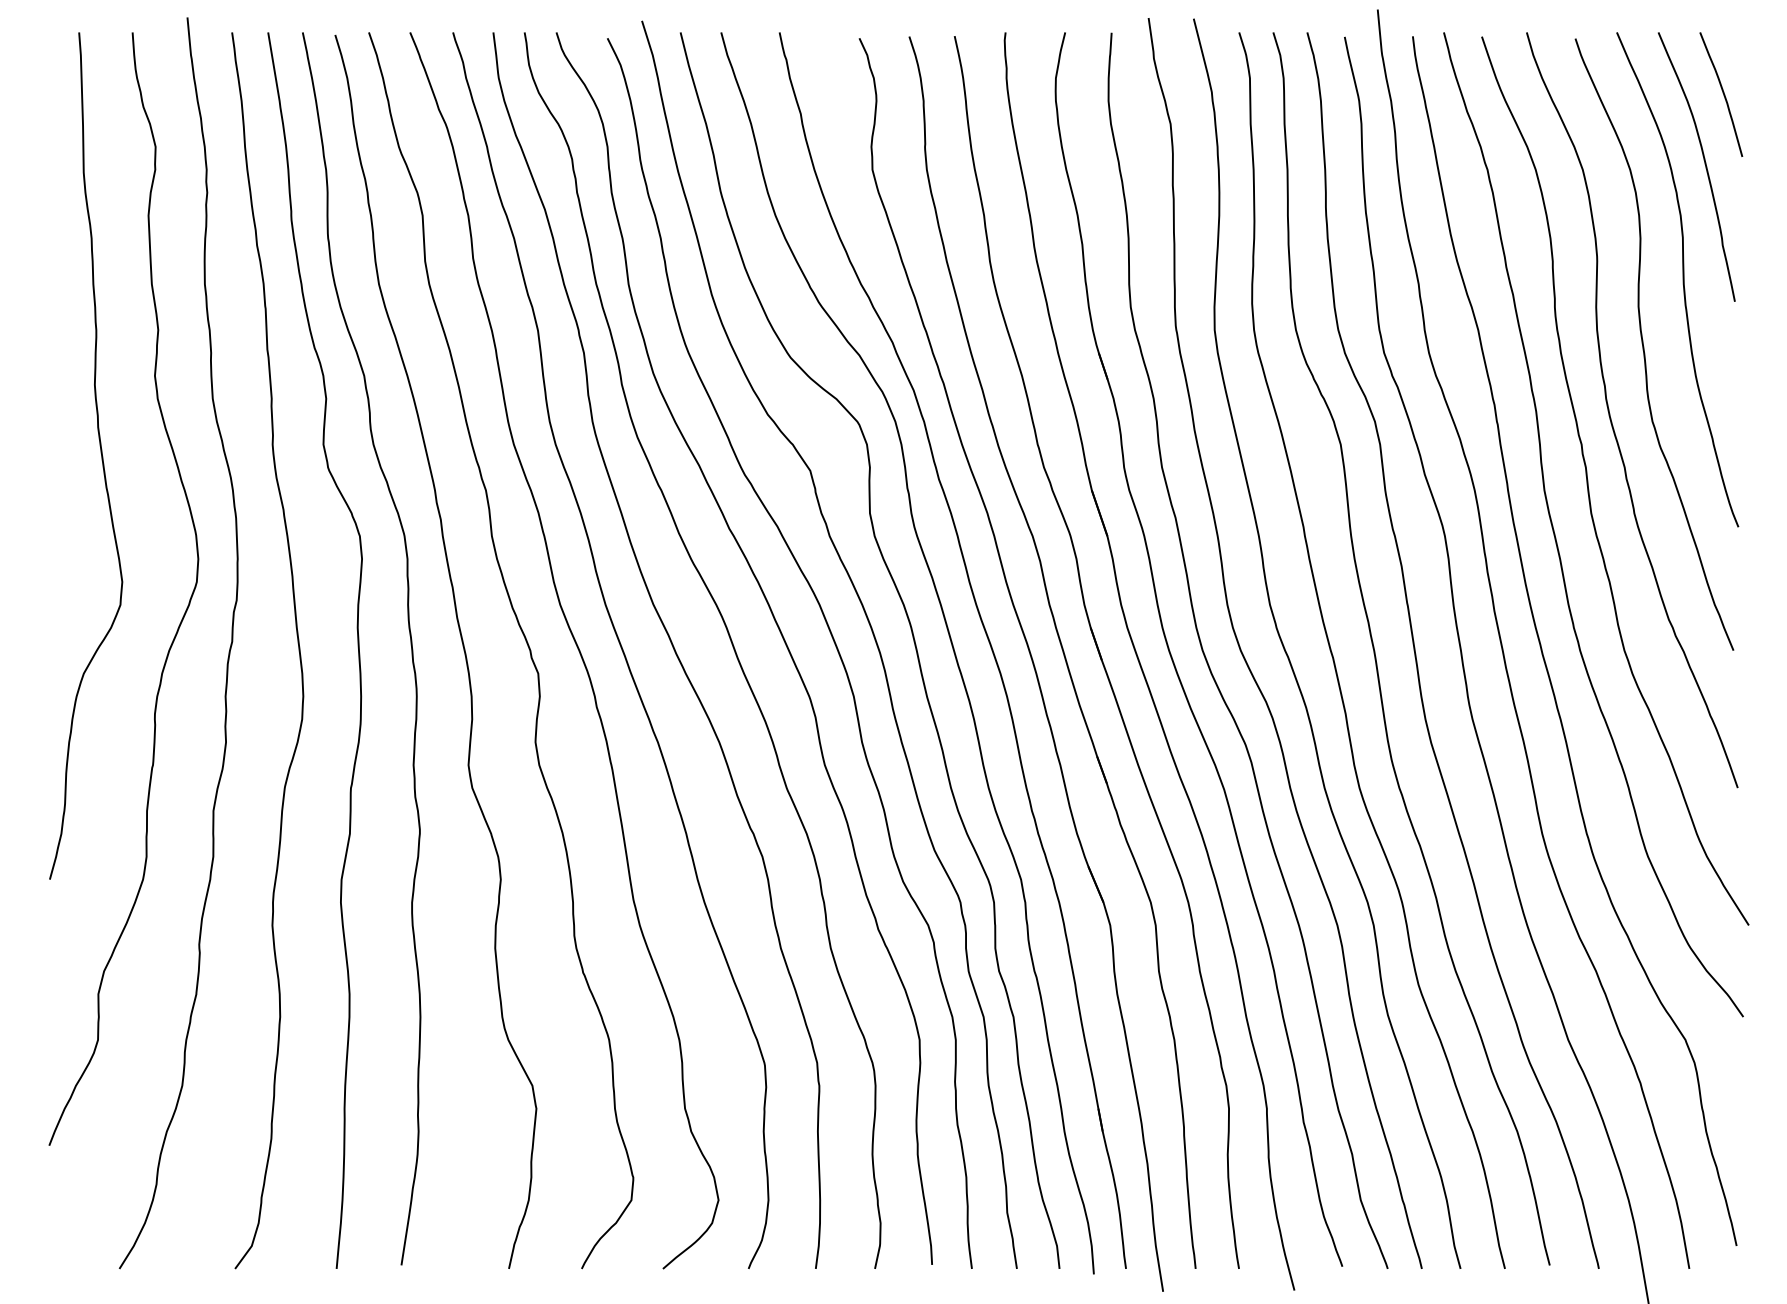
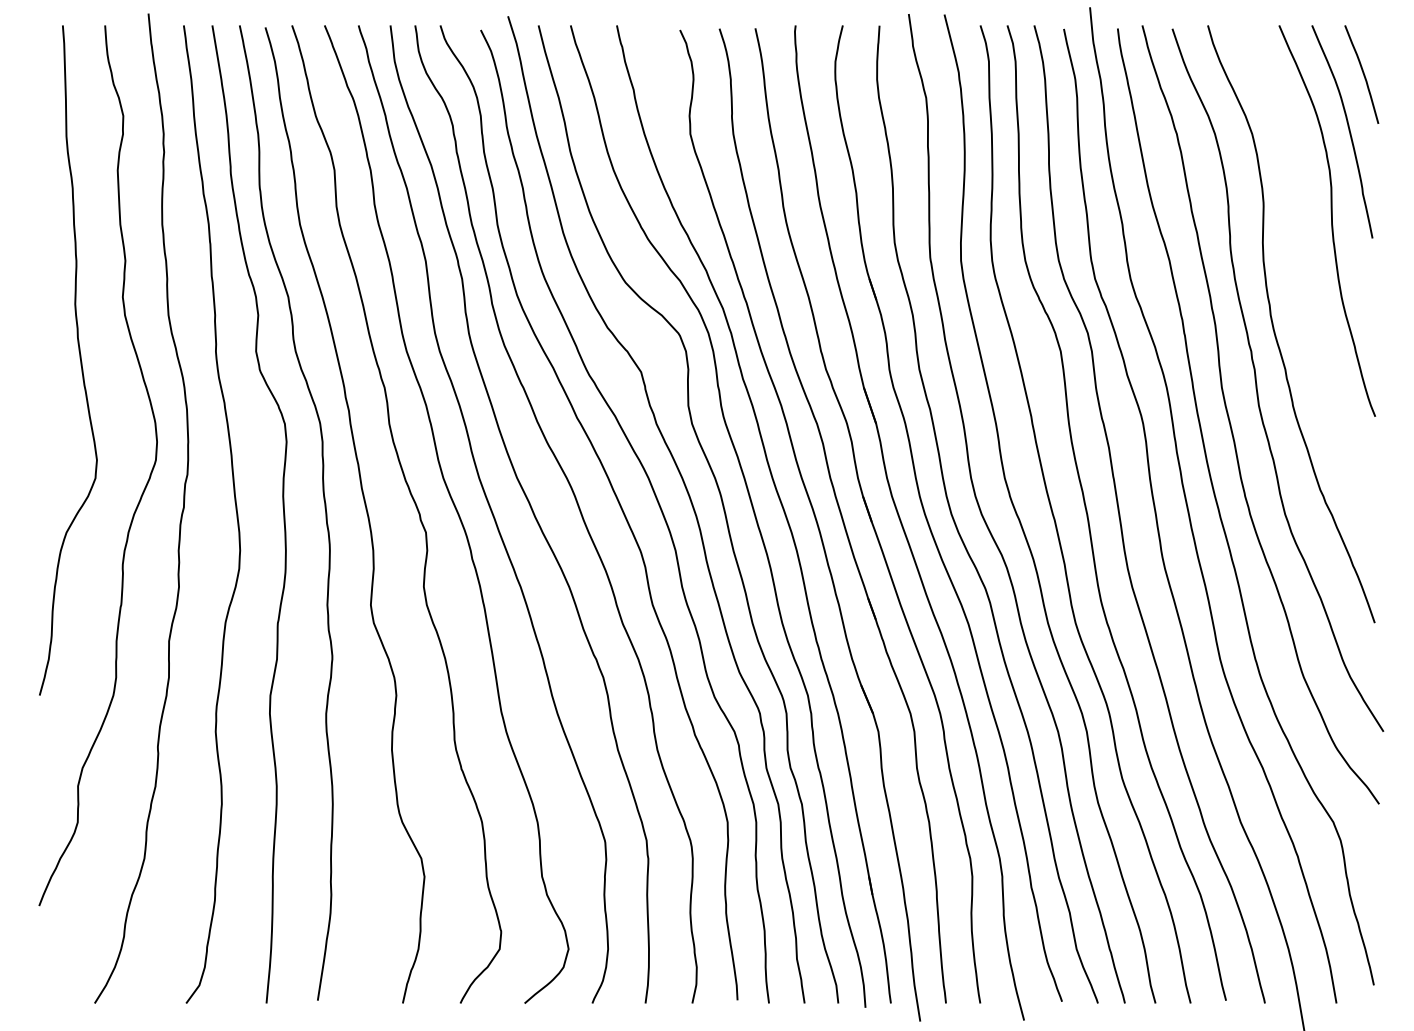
curve: (1644, 346) -> (1301, 273), removed

